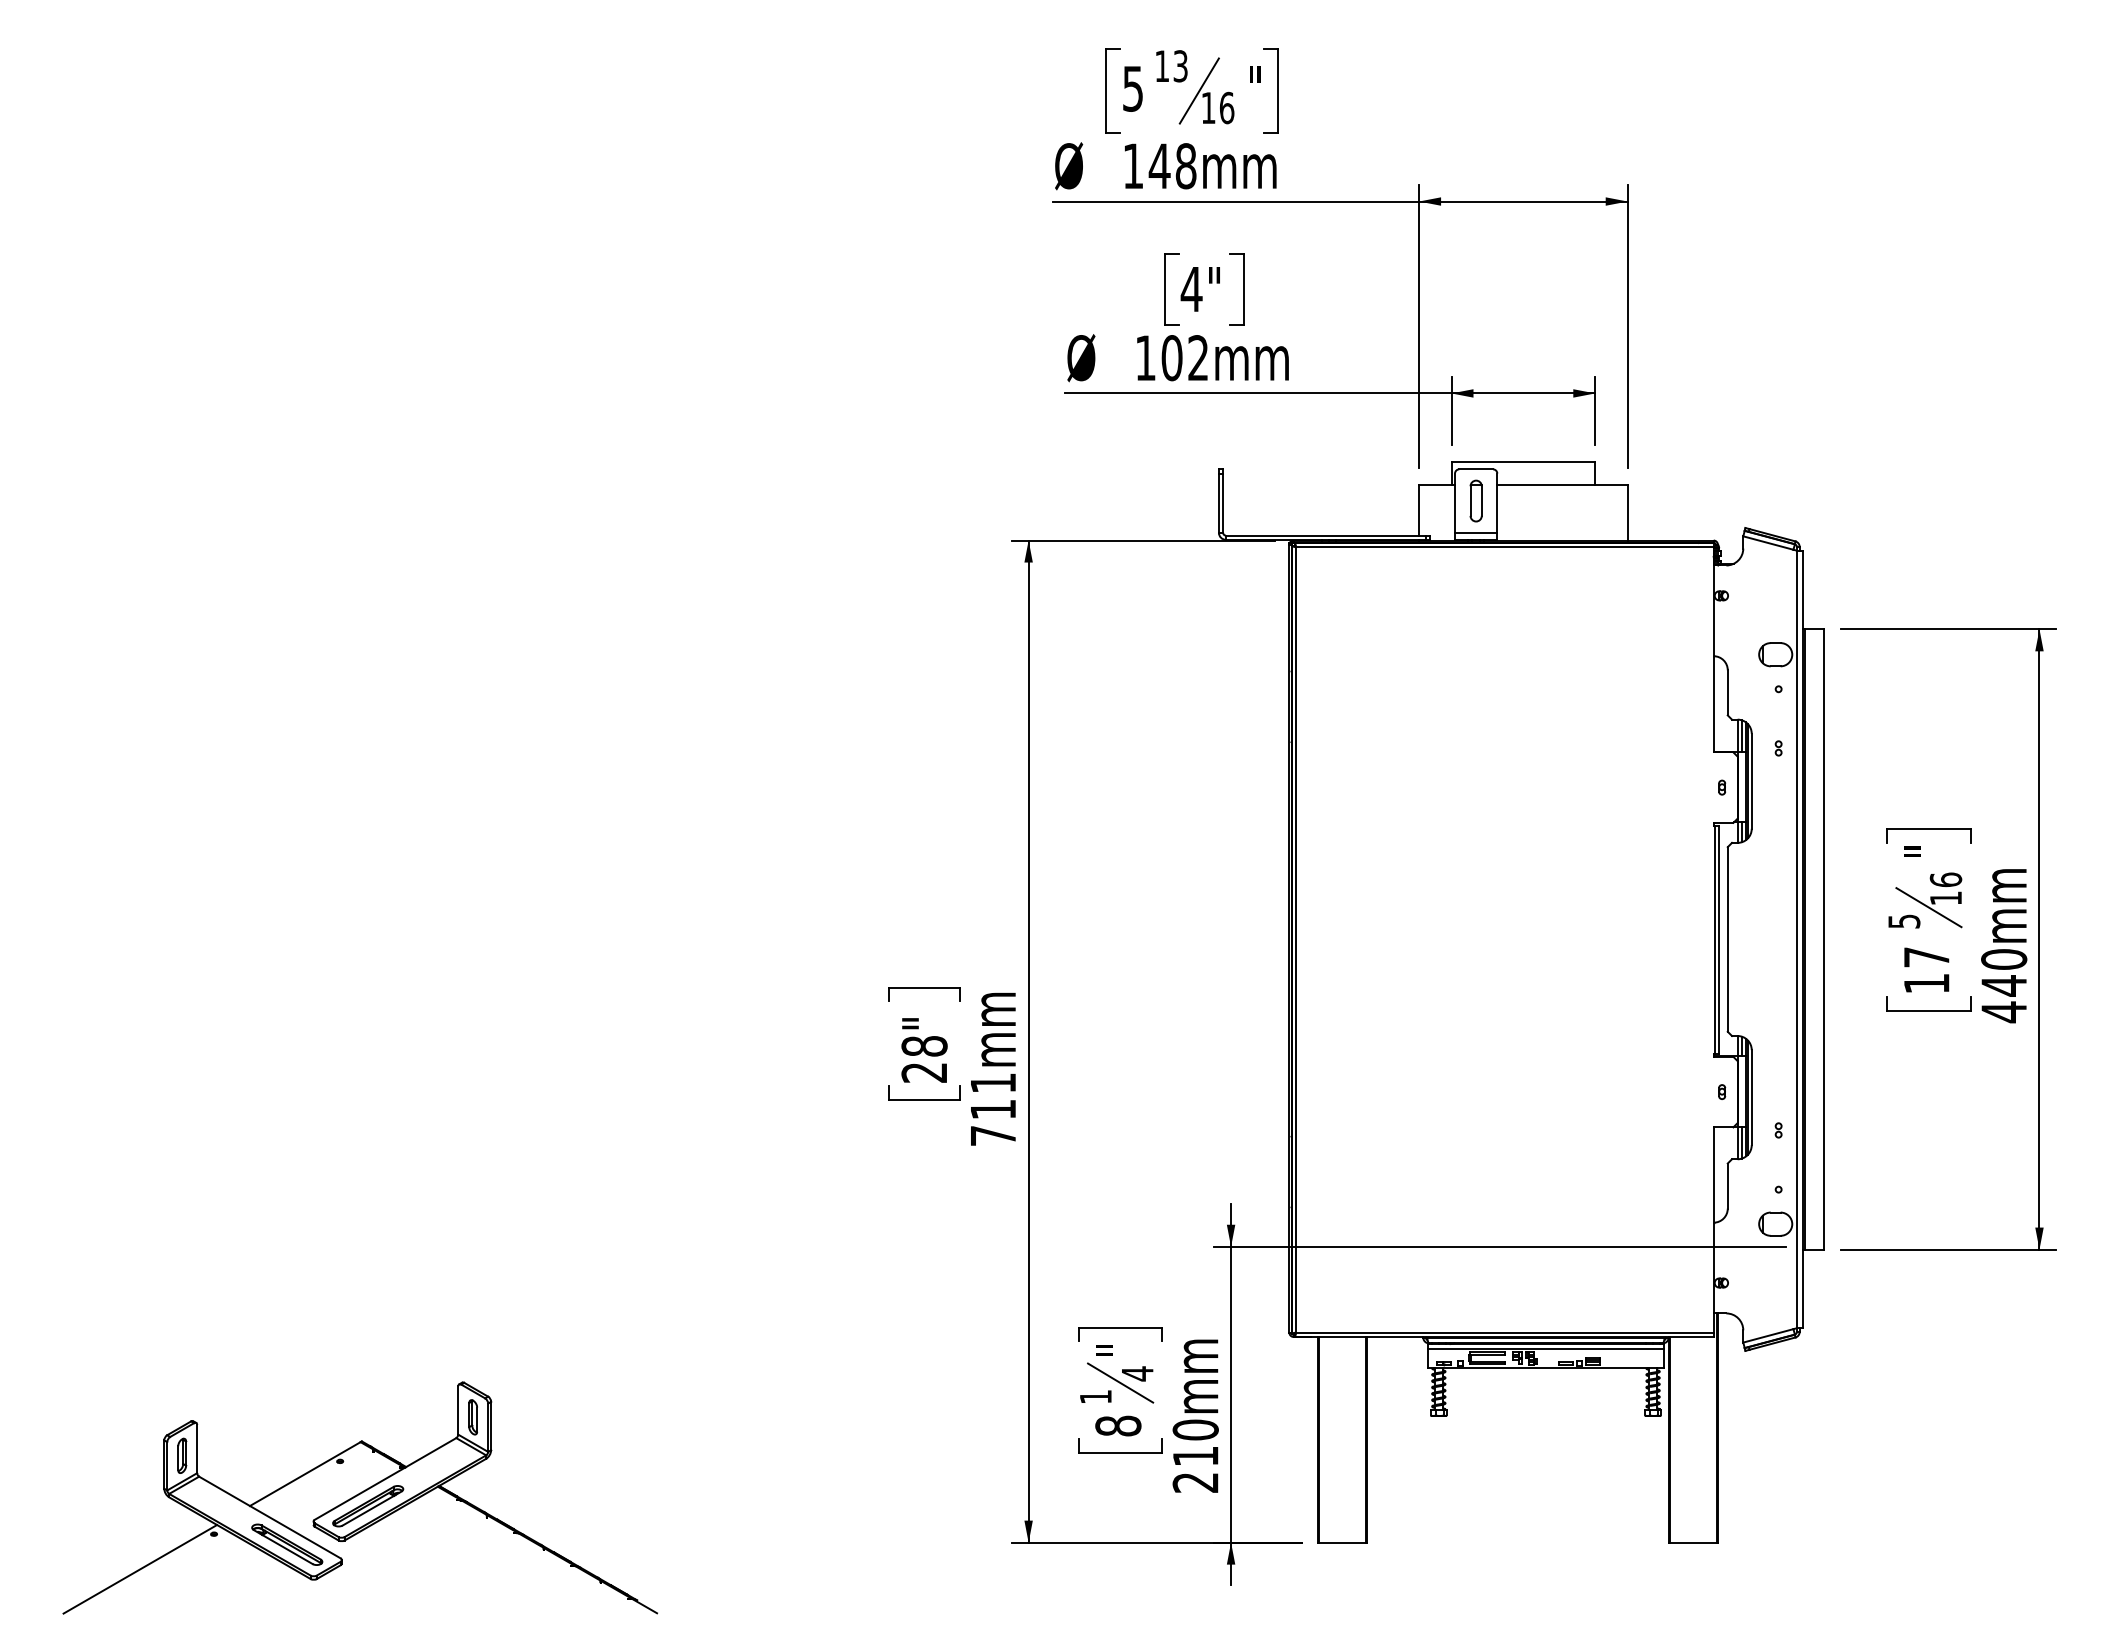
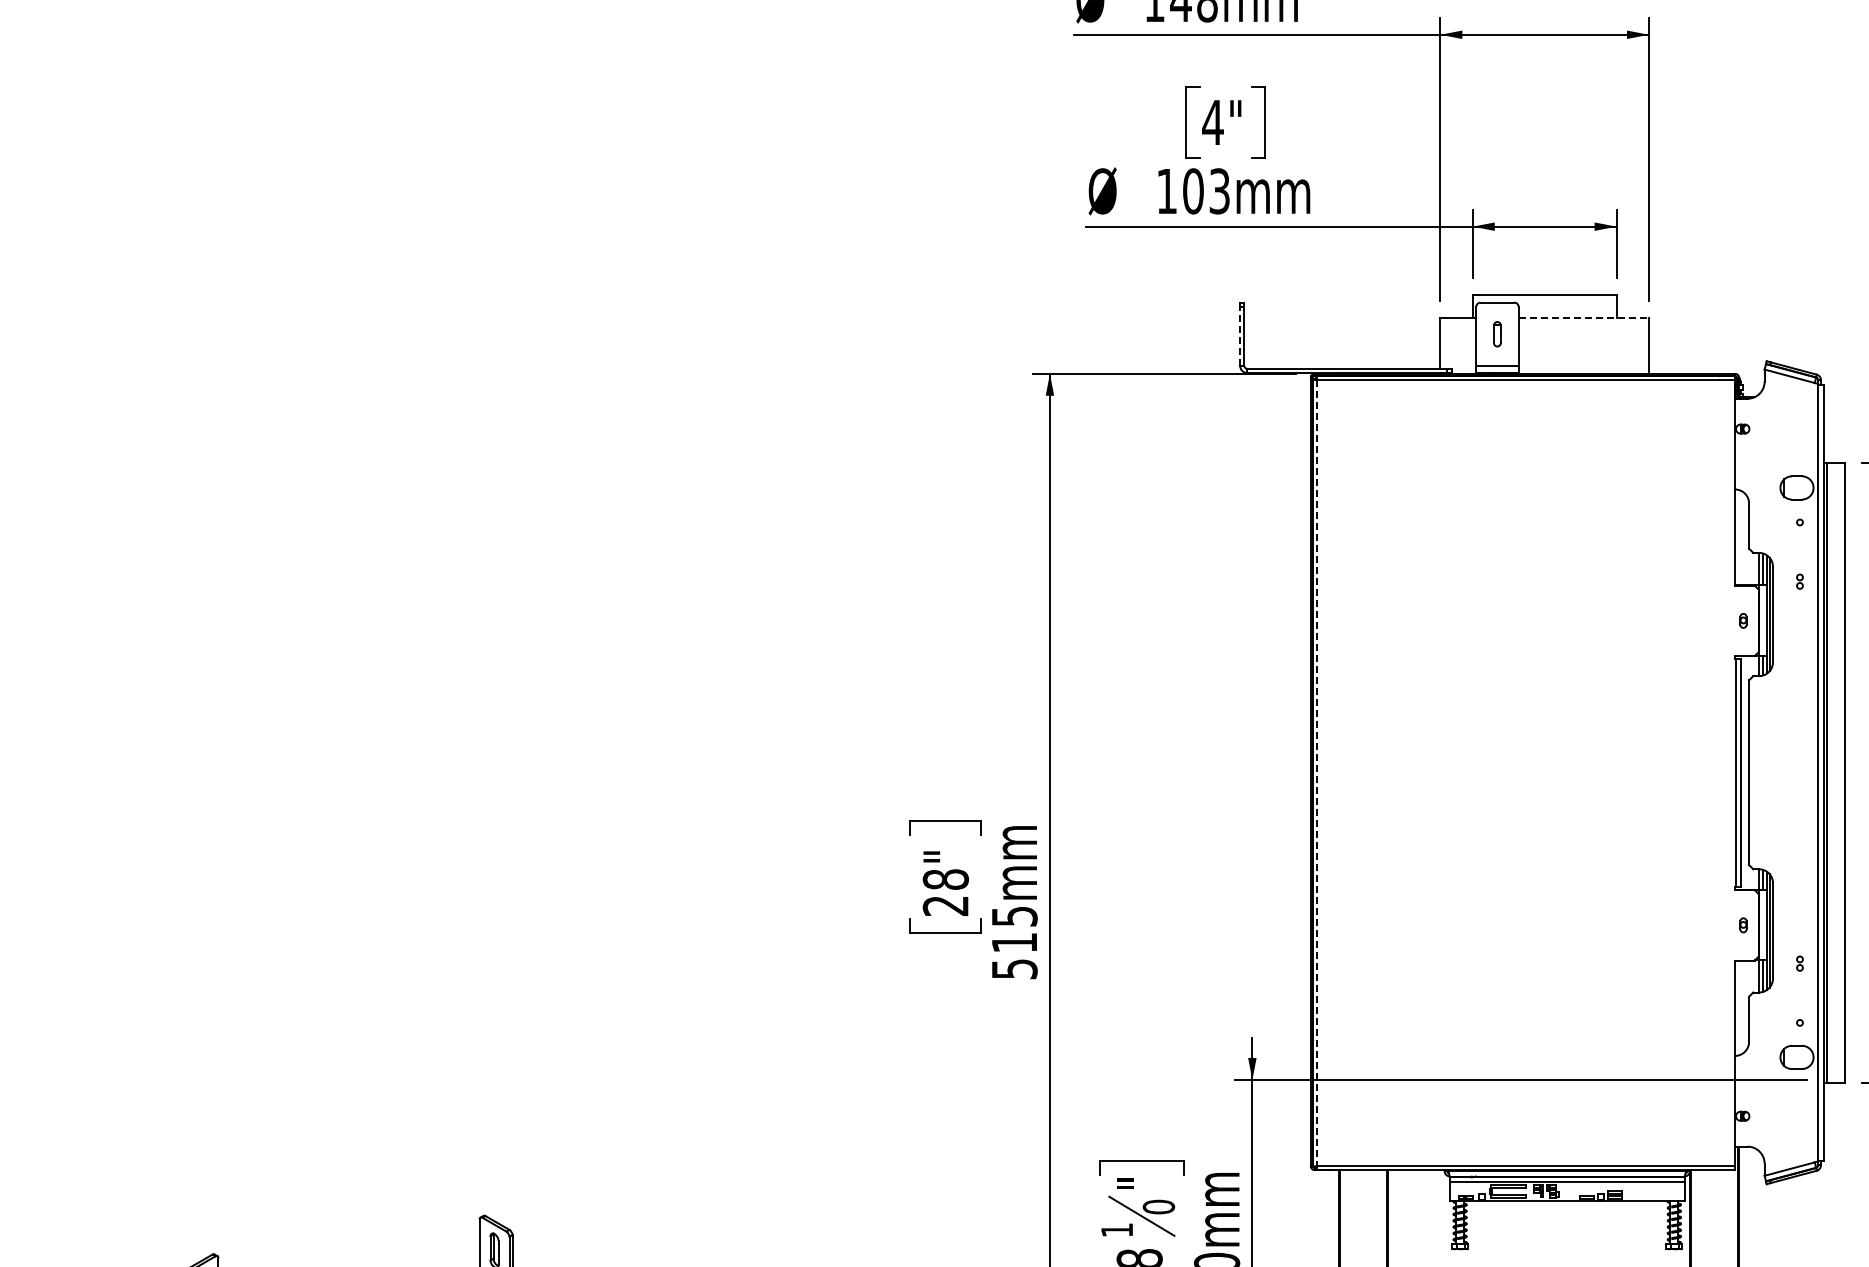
text: (1198, 358) -> (1219, 191), 102mm -> 103mm
line: (1563, 484) -> (1584, 317), solid -> dashed
part: (1475, 500) -> (1496, 333), size x0.6
line: (1218, 503) -> (1239, 336), solid -> dashed
line: (1296, 939) -> (1317, 772), solid -> dashed
text: (993, 1109) -> (1014, 942), 711mm -> 515mm
text: (1137, 1373) -> (1158, 1206), 4 -> 0

